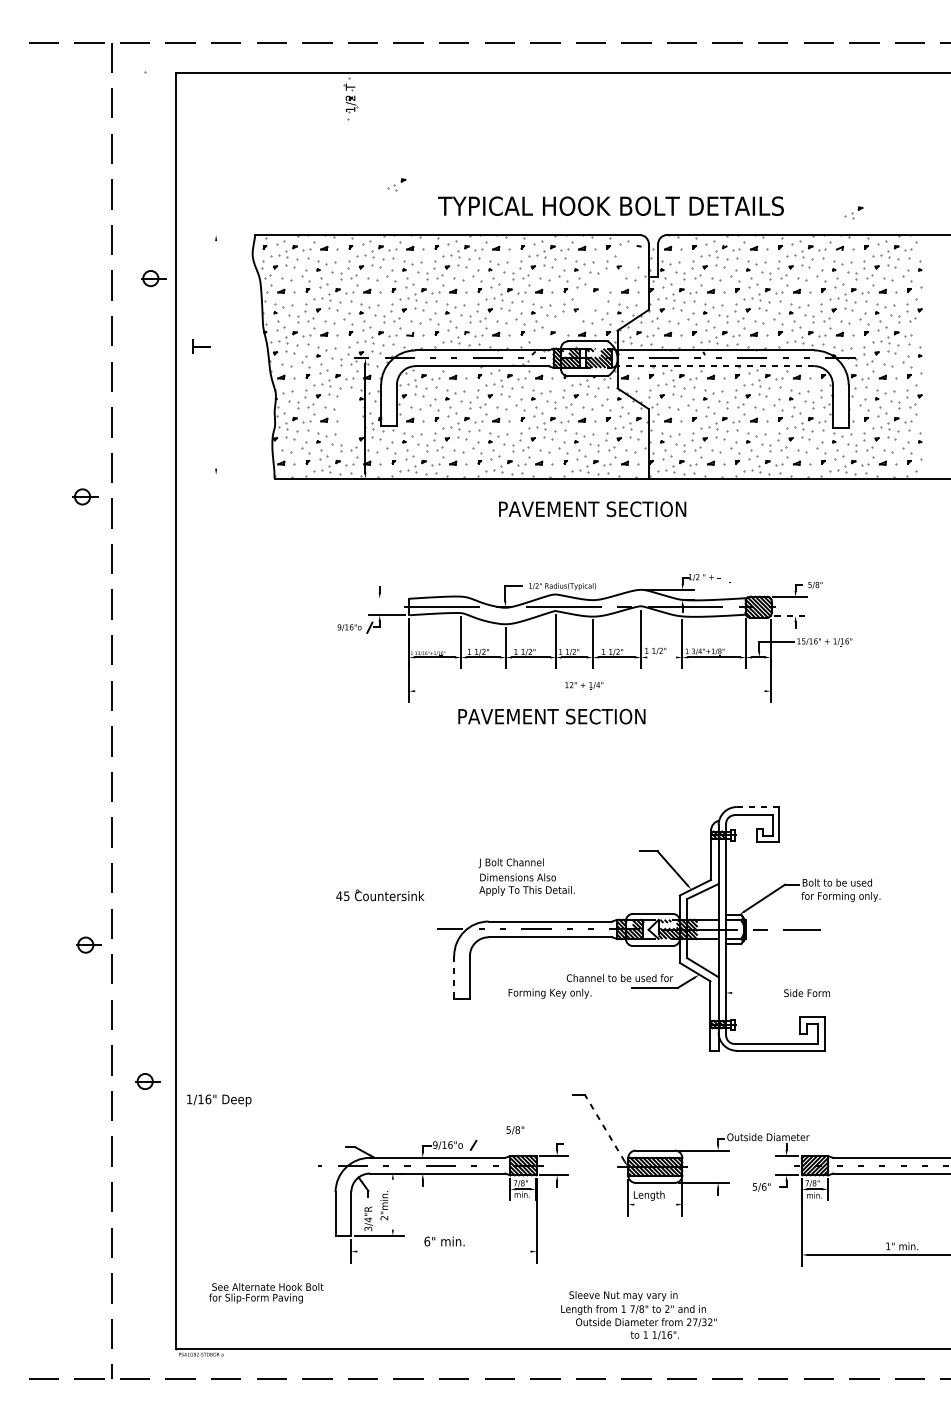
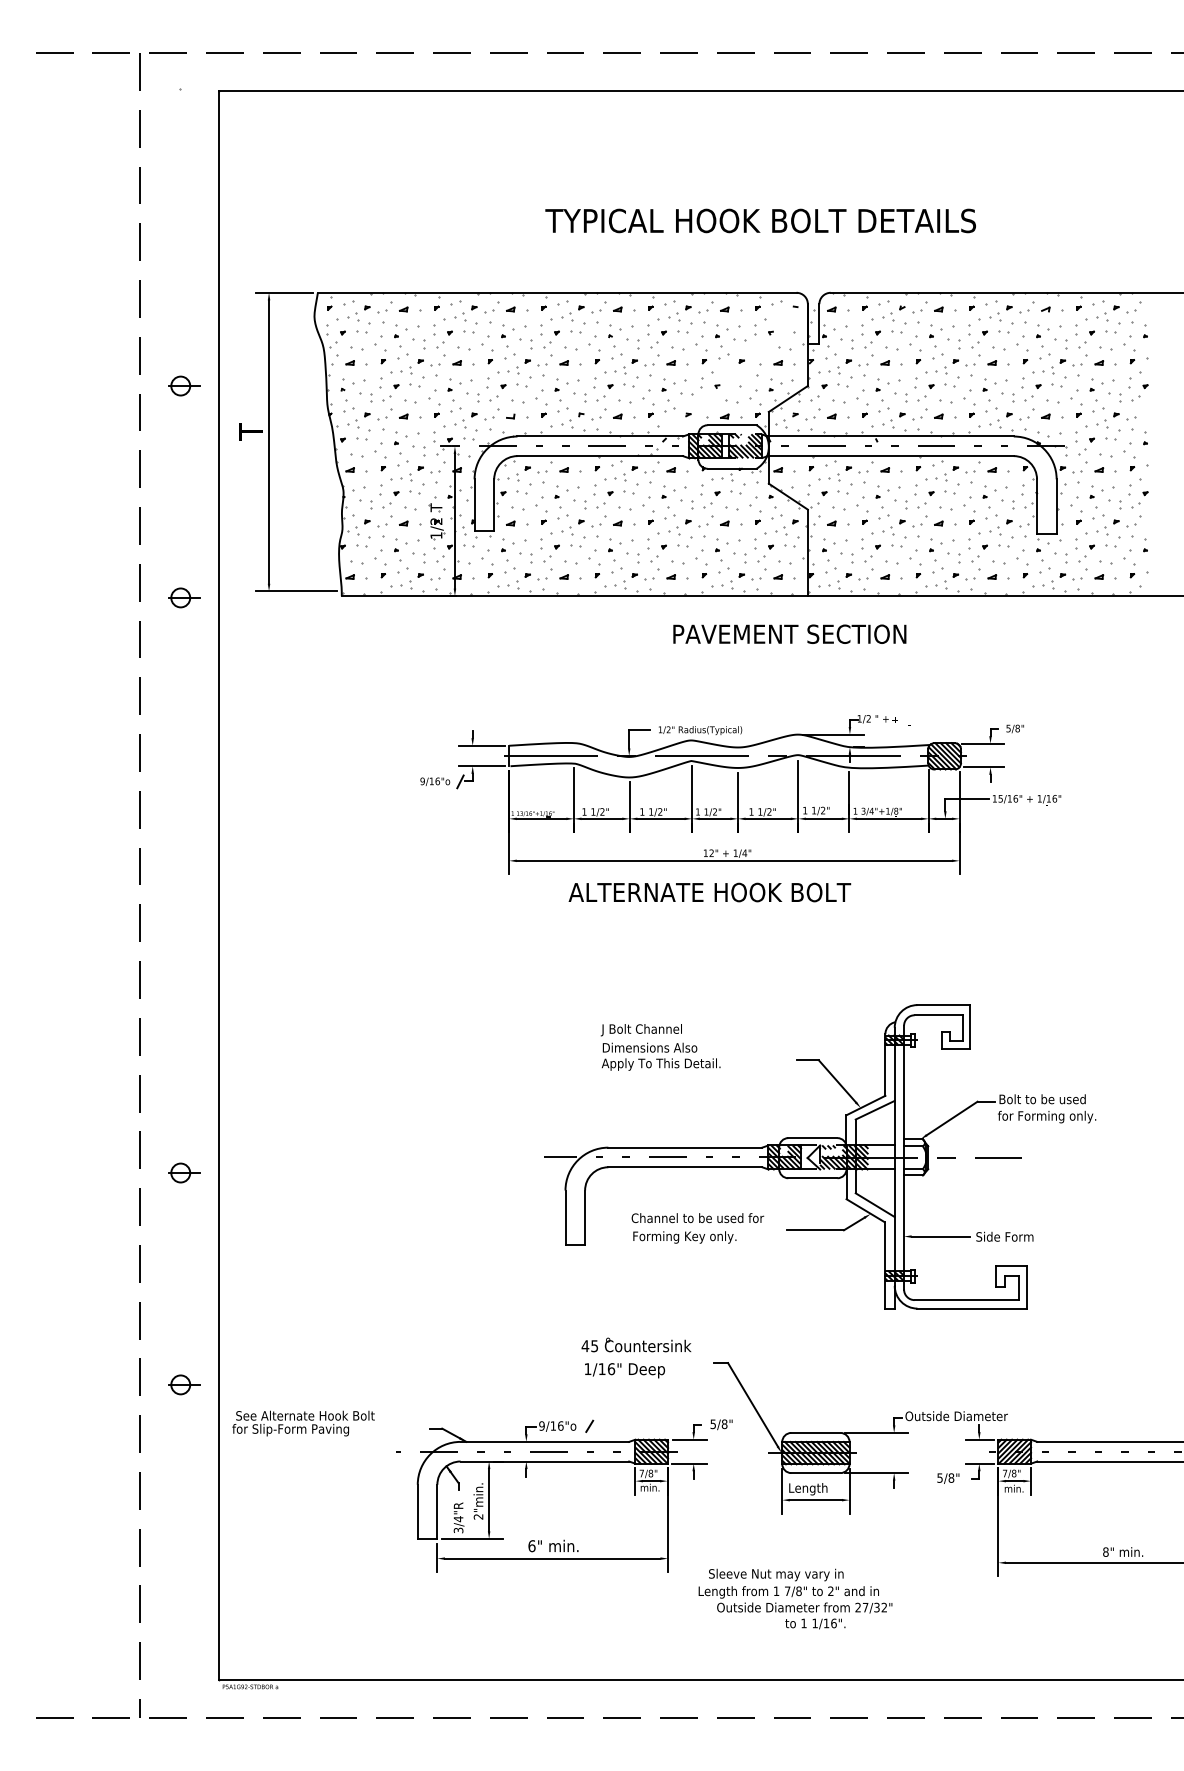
part: (350, 99) -> (436, 522), moved
part: (396, 184) -> (493, 230), removed
text: (610, 205) -> (760, 220), moved
part: (853, 213) -> (1062, 265), removed
line: (228, 234) -> (284, 292), added
part: (153, 278) -> (184, 385), moved
line: (216, 354) -> (269, 441), added
line: (715, 366) -> (890, 456), dashed -> solid
line: (238, 474) -> (296, 591), added
part: (85, 496) -> (184, 597), moved
text: (592, 508) -> (789, 633), moved
line: (386, 598) -> (481, 745), added
line: (790, 616) -> (984, 767), dashed -> solid
line: (661, 657) -> (823, 818), added
line: (589, 690) -> (733, 860), added
text: (569, 716) -> (709, 892), PAVEMENT SECTION -> ALTERNATE HOOK BOLT
line: (757, 807) -> (943, 1005), dashed -> solid
text: (526, 877) -> (660, 1047), moved
text: (380, 894) -> (636, 1344), moved
part: (88, 944) -> (184, 1172), moved
line: (454, 978) -> (565, 1218), dashed -> solid
text: (619, 978) -> (697, 1218), moved
line: (755, 992) -> (940, 1236), added
part: (148, 1081) -> (184, 1384), moved
text: (219, 1100) -> (625, 1370), moved
line: (604, 1127) -> (752, 1404), dashed -> solid
text: (515, 1130) -> (721, 1424), moved
text: (764, 1186) -> (951, 1477), 5/6" -> 5/8"
line: (393, 1204) -> (489, 1500), added
line: (654, 1204) -> (815, 1500), added
text: (887, 1245) -> (1105, 1551), 1" -> 8"
line: (443, 1251) -> (552, 1558), added
text: (266, 1293) -> (303, 1423), moved
text: (638, 1314) -> (795, 1598), moved

